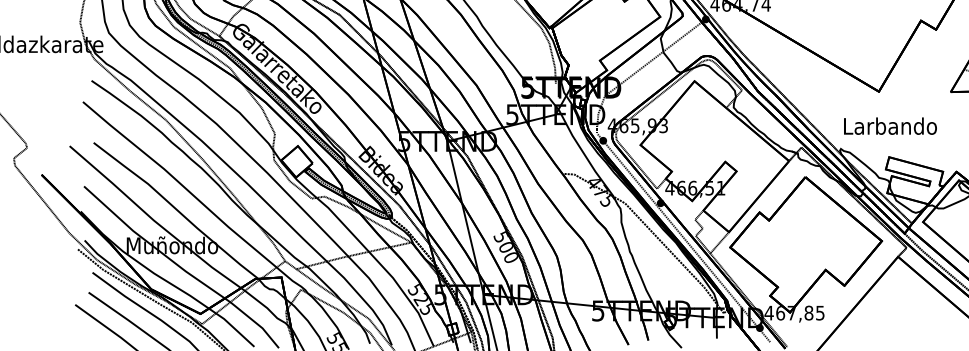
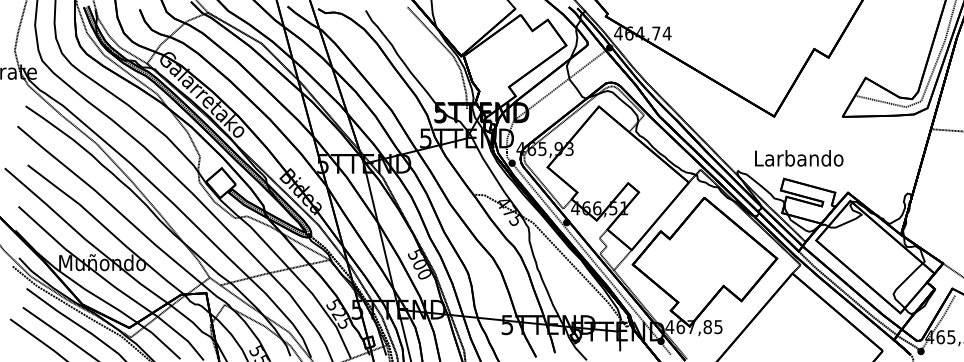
text: (890, 126) -> (799, 158), moved

